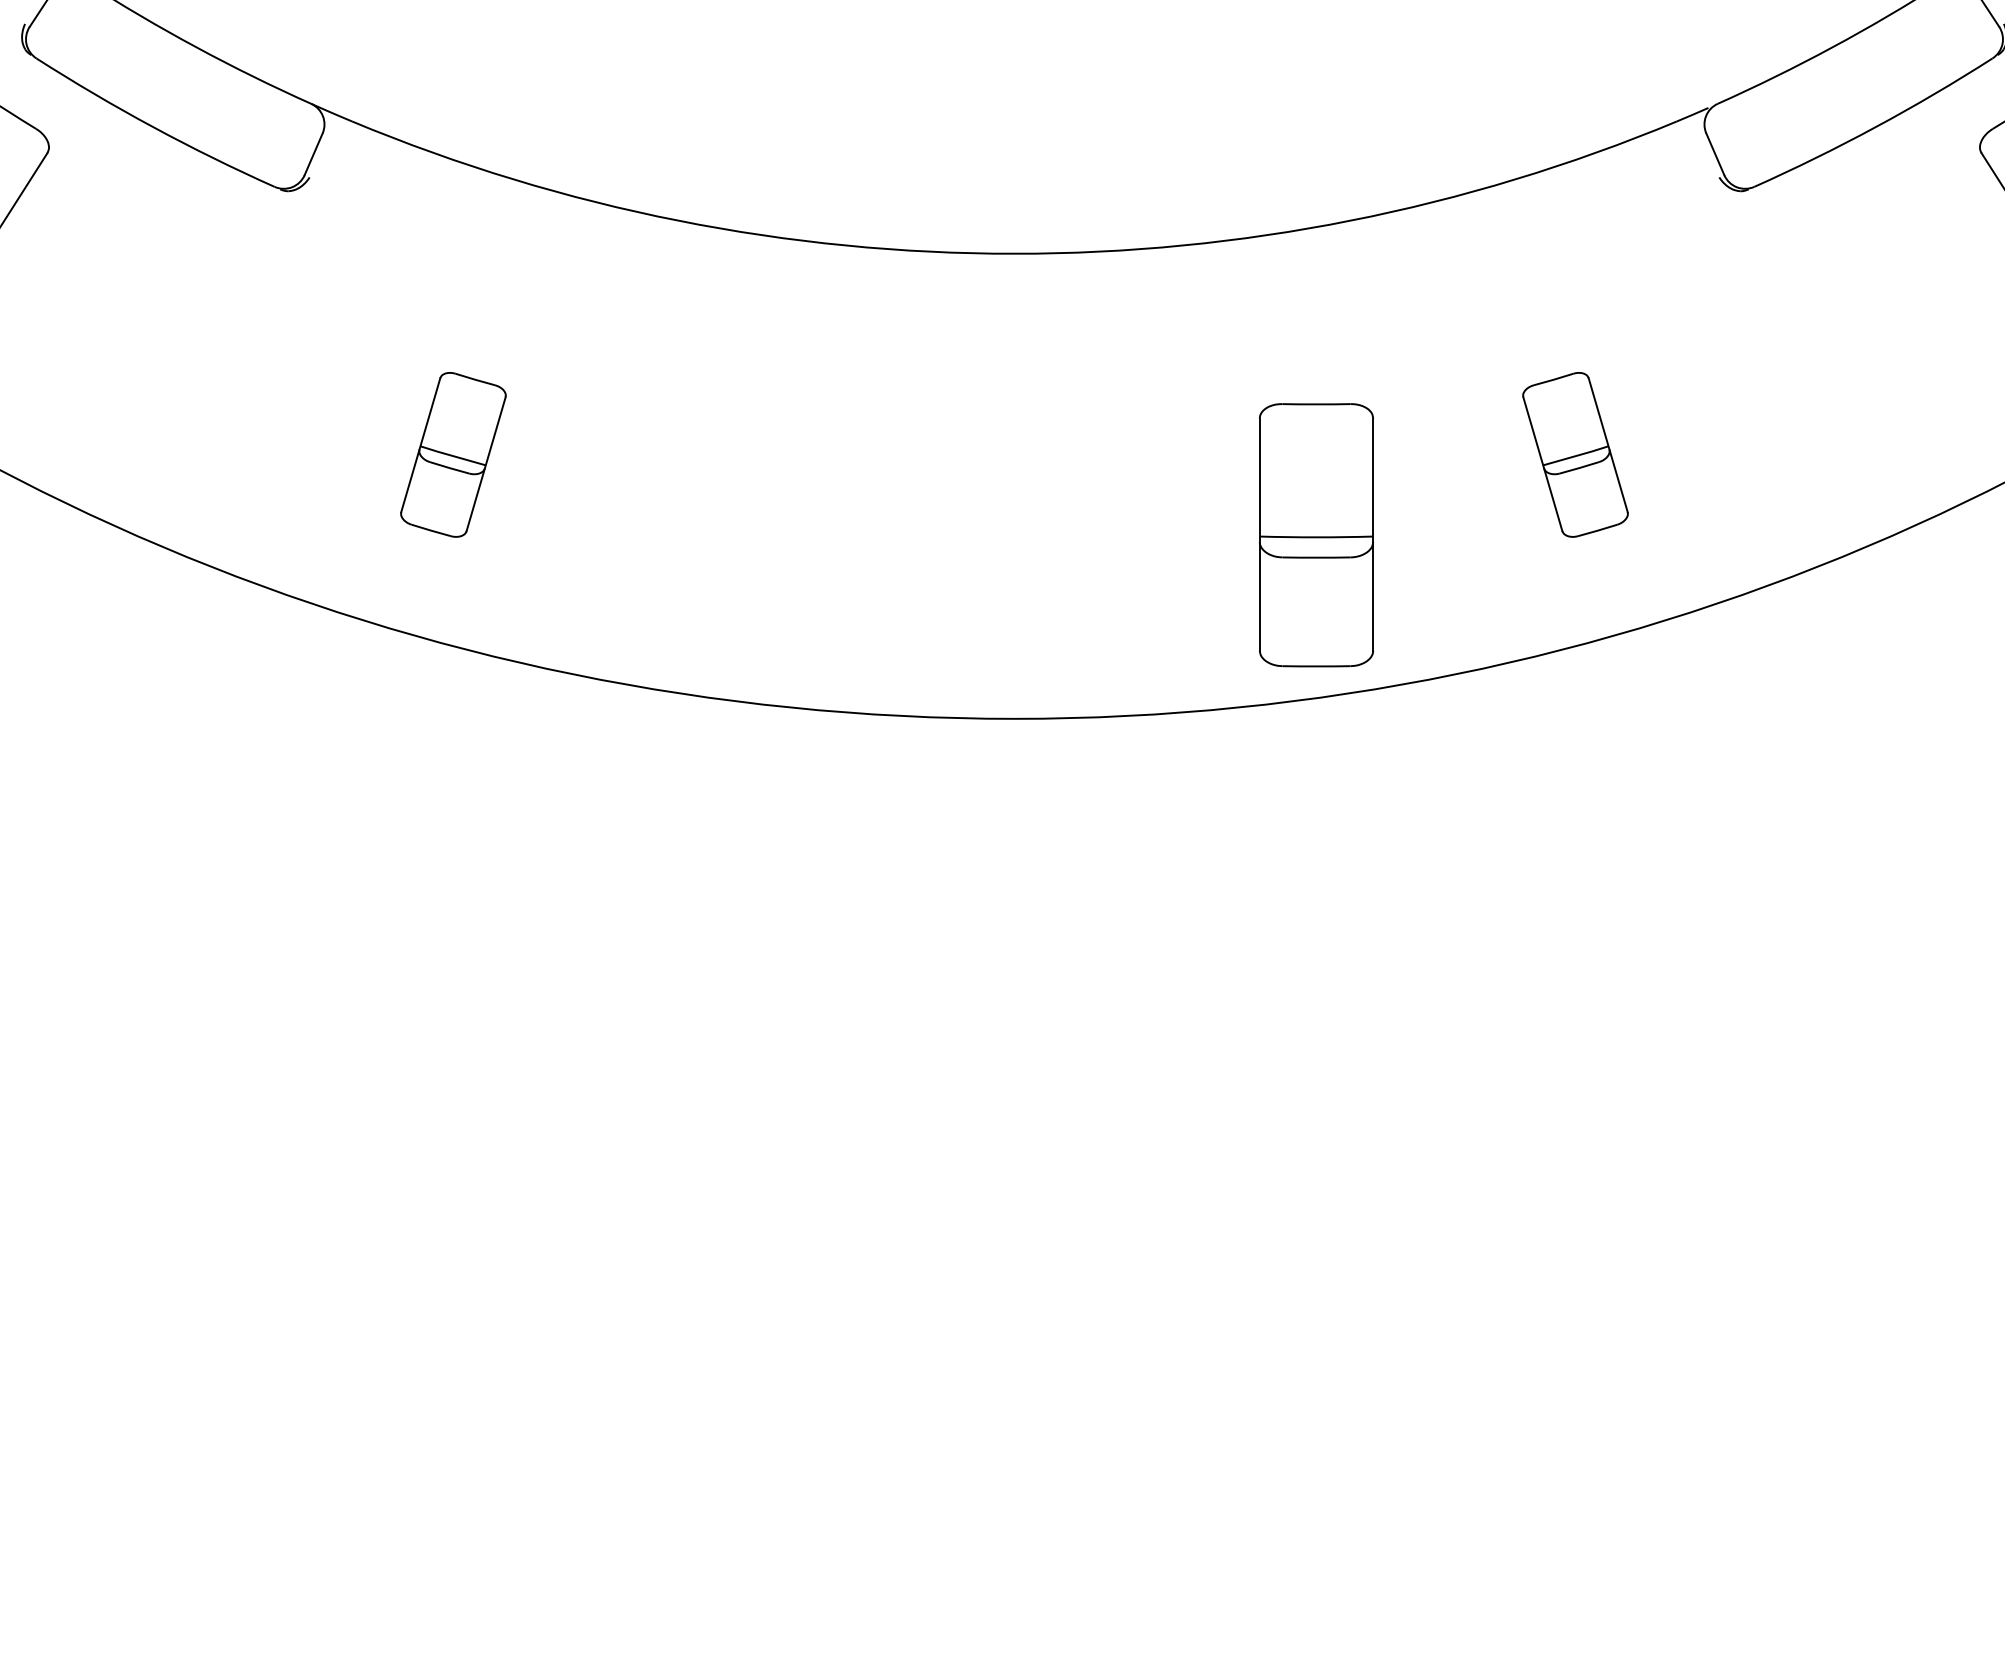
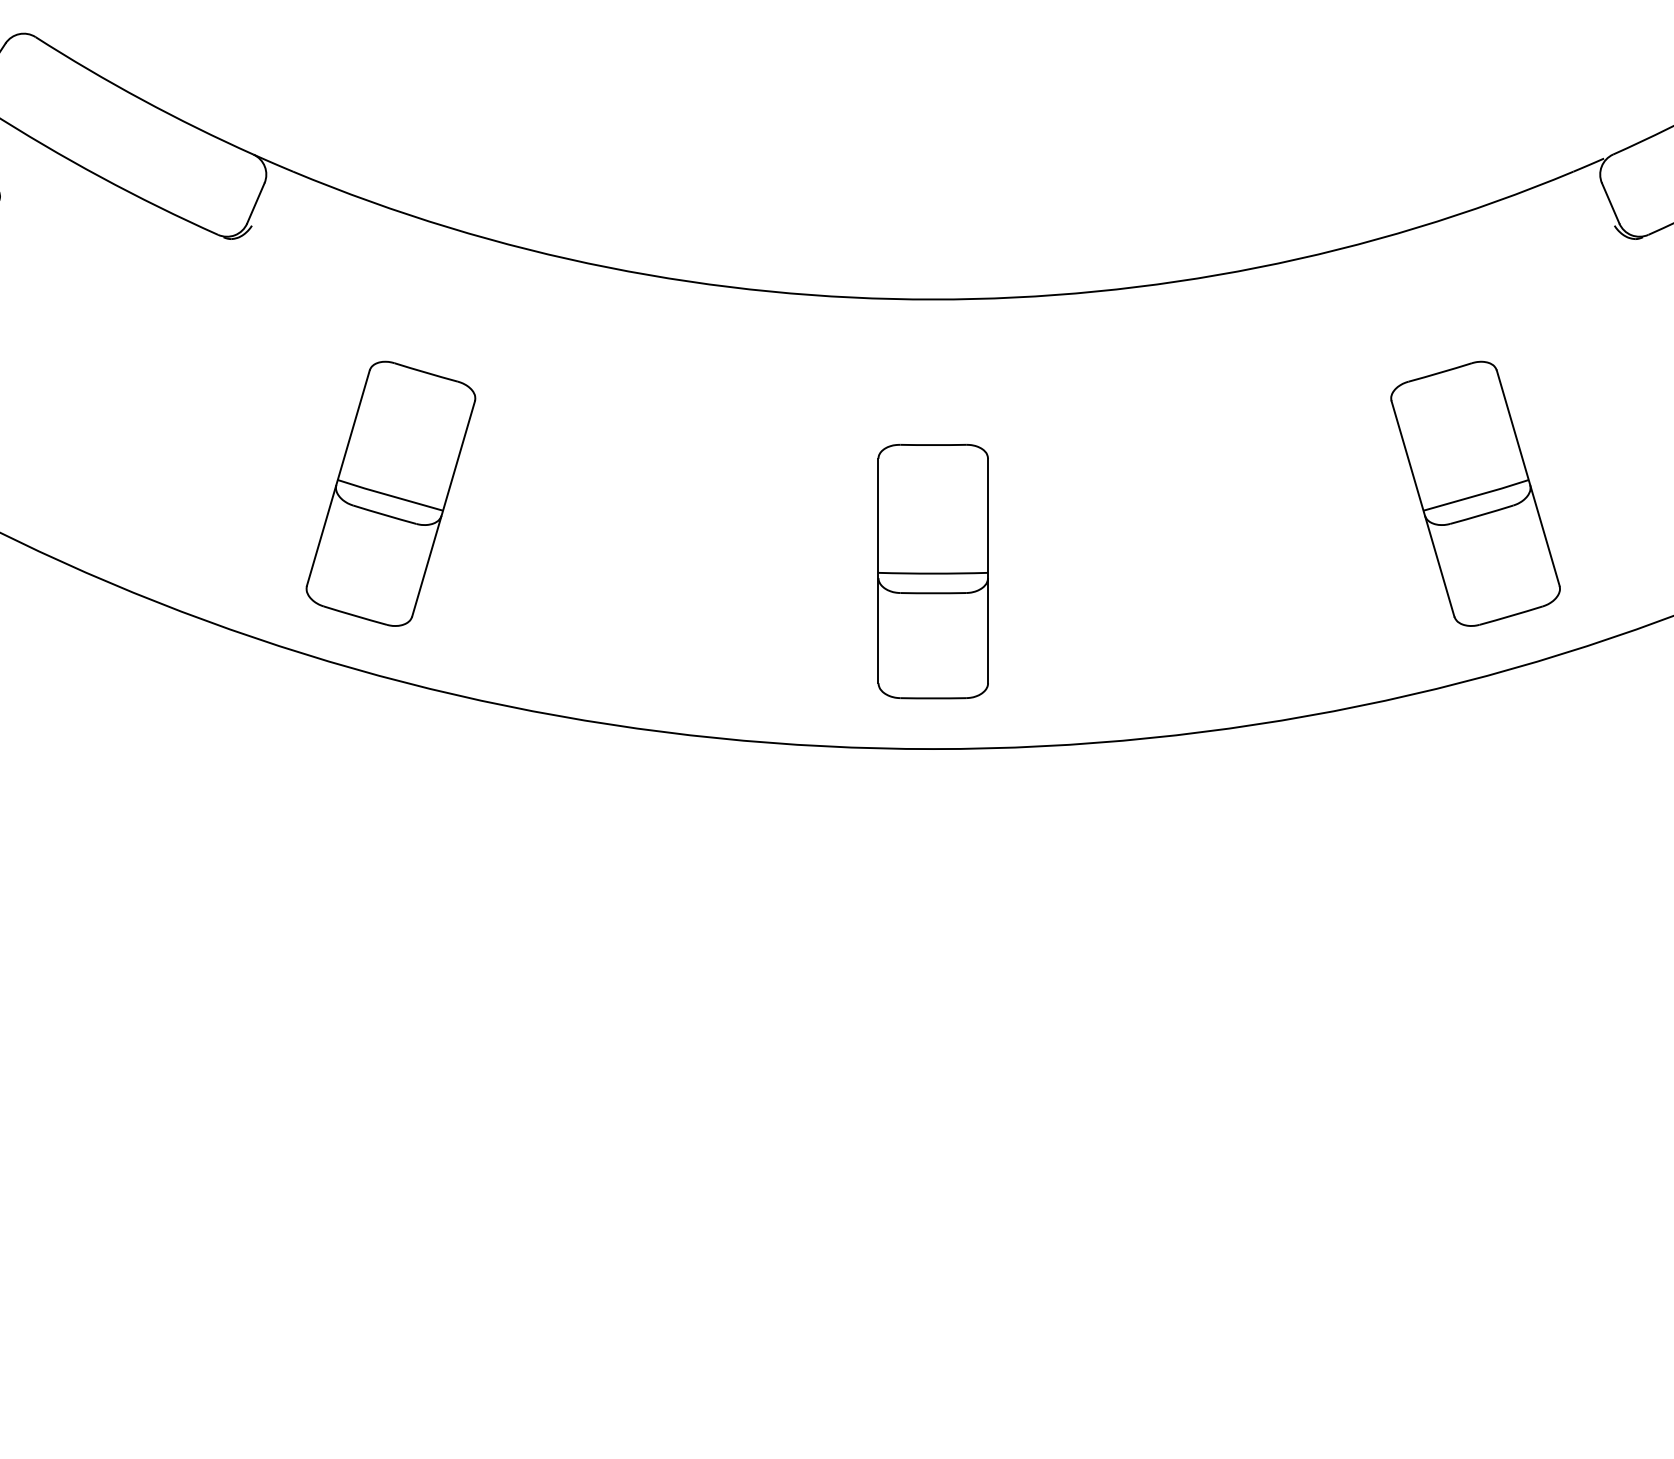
part: (453, 454) -> (391, 493), size x1.67
part: (1575, 454) -> (1475, 493), size x1.67
part: (1316, 535) -> (933, 571), moved

